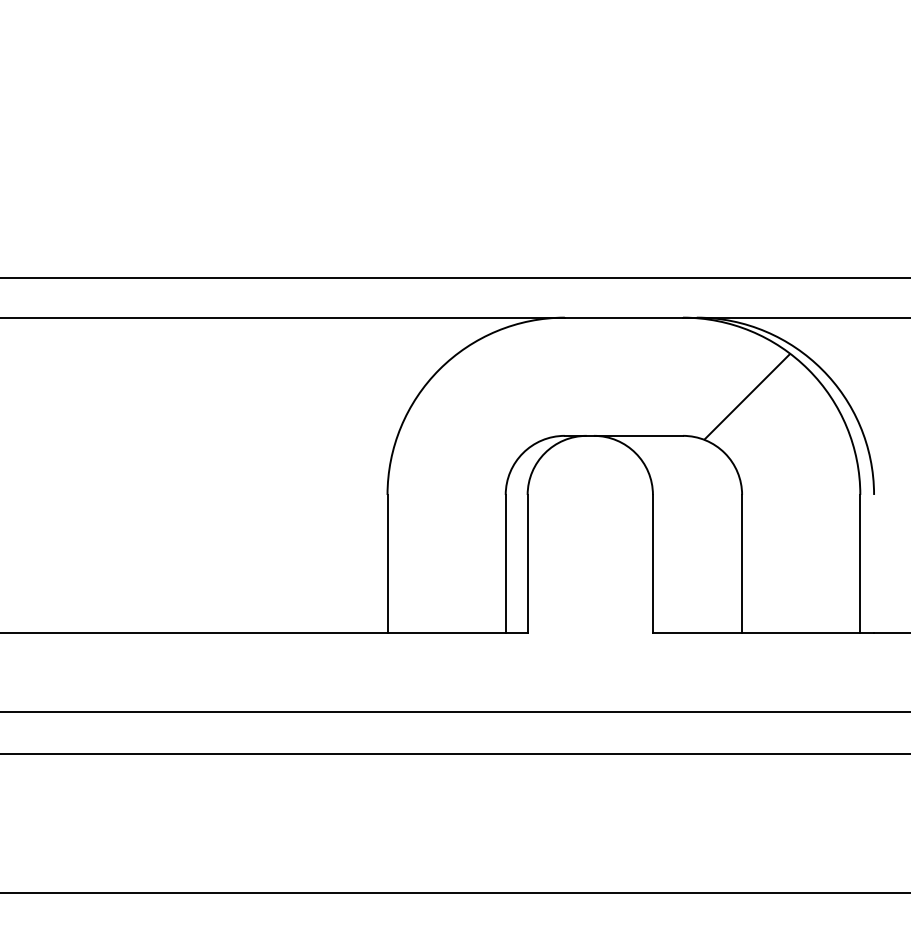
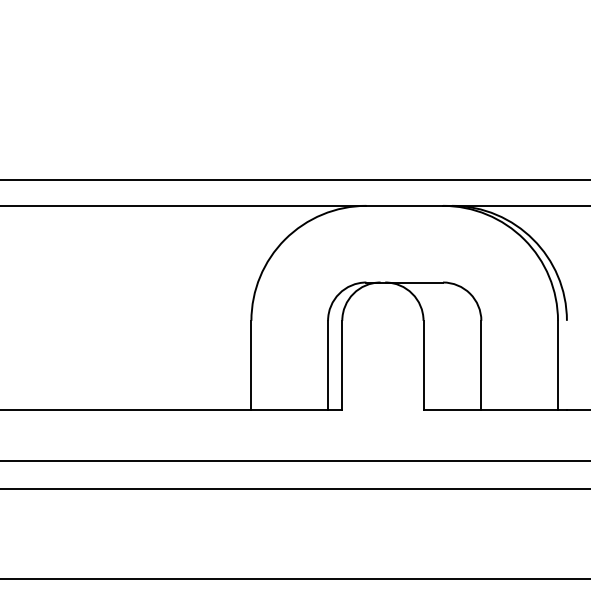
hatch: (746, 397) -> (484, 257), removed

